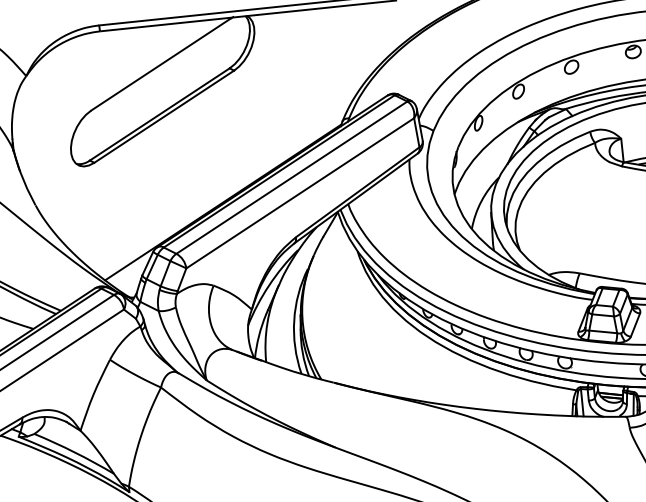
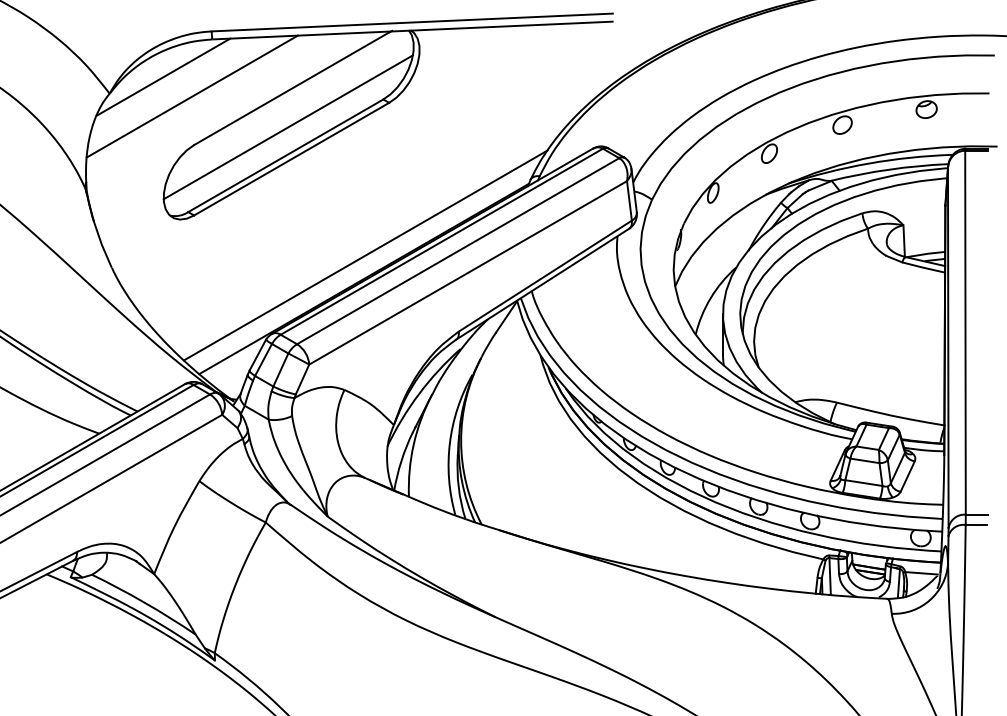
line: (65, 61) -> (163, 76), added
line: (87, 74) -> (191, 96), added
line: (160, 93) -> (288, 127), added
line: (223, 184) -> (365, 255), added

